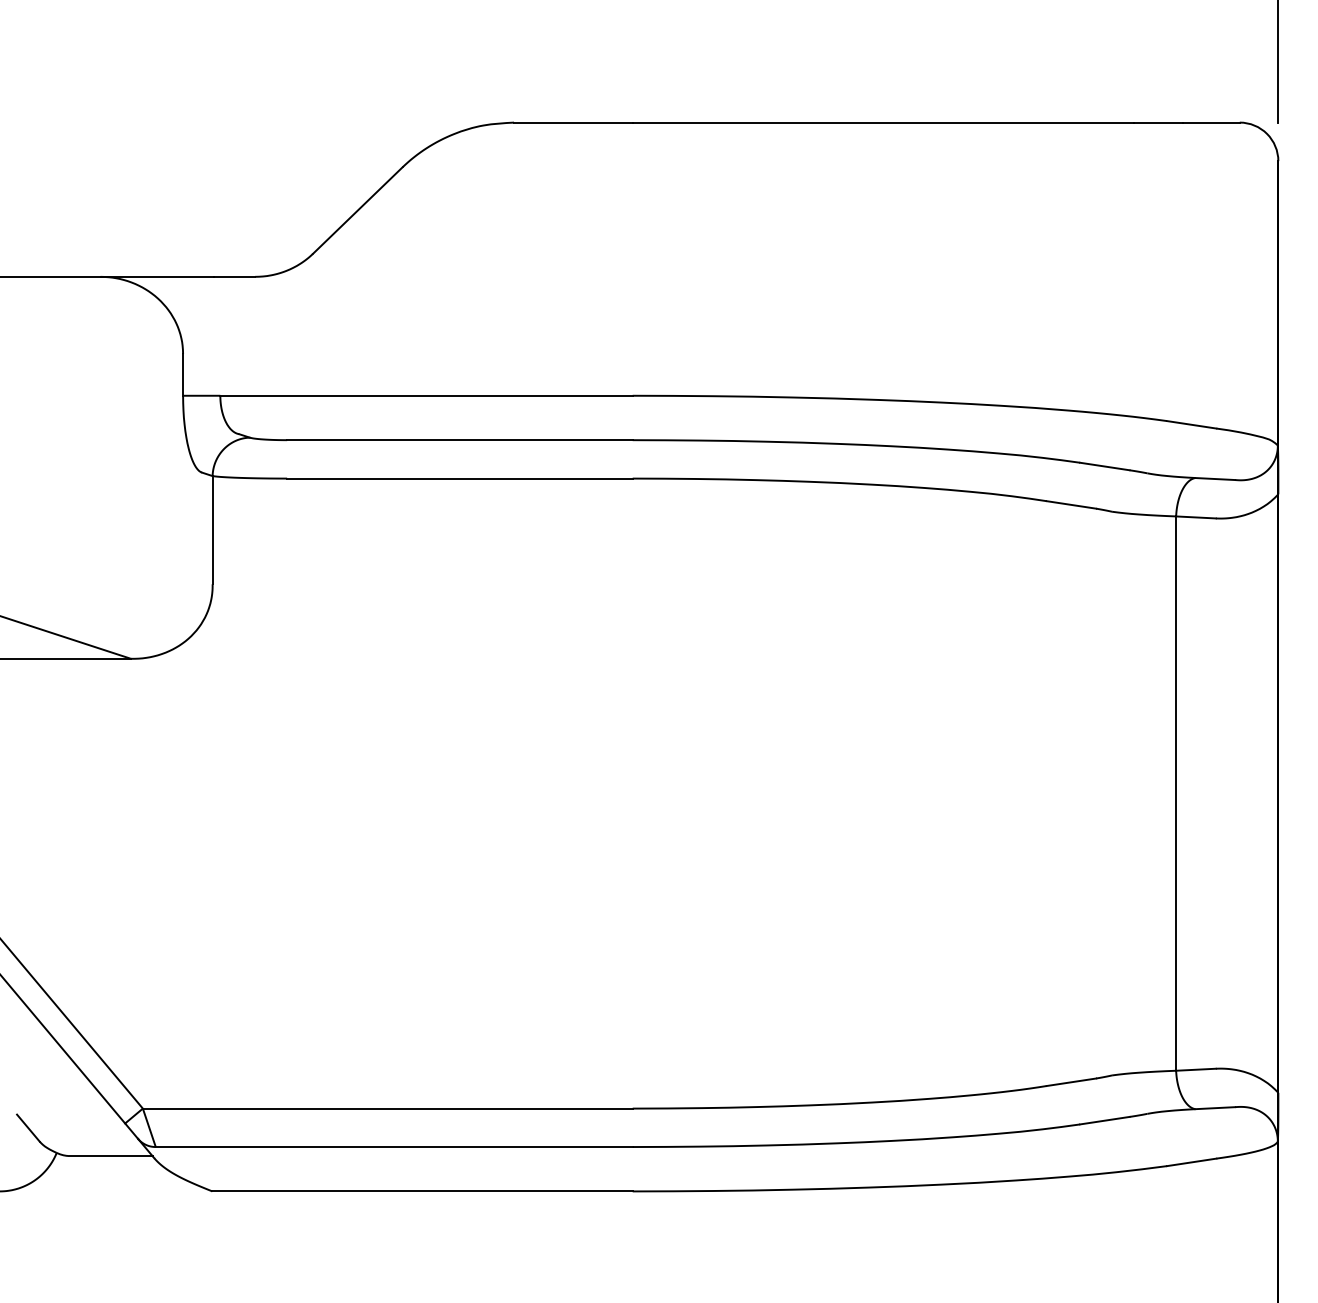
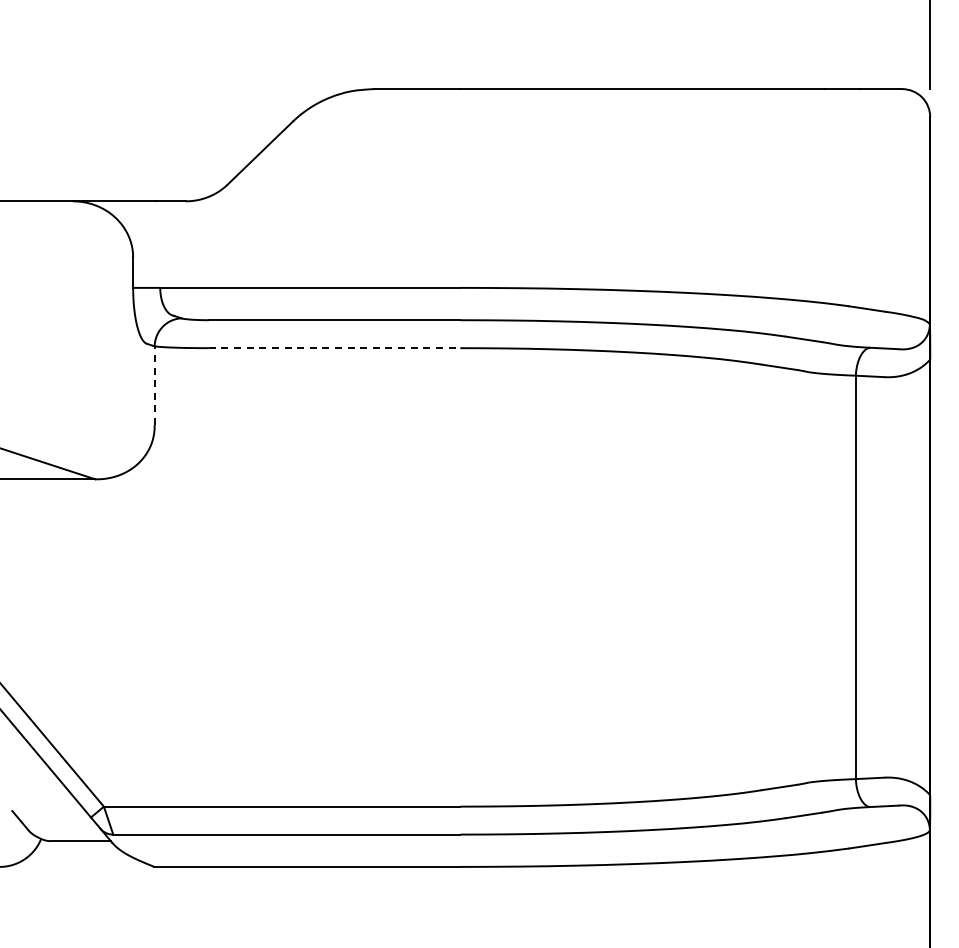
line: (459, 479) -> (334, 348), solid -> dashed
line: (212, 529) -> (154, 385), solid -> dashed

